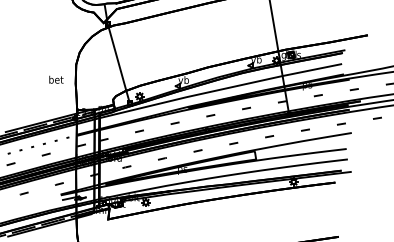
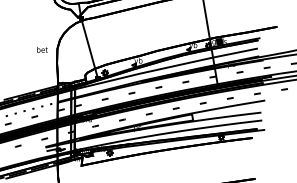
text: (56, 79) -> (42, 49), moved

